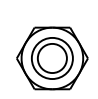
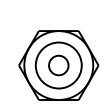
circle: (51, 58) -> (57, 65), size x0.6

